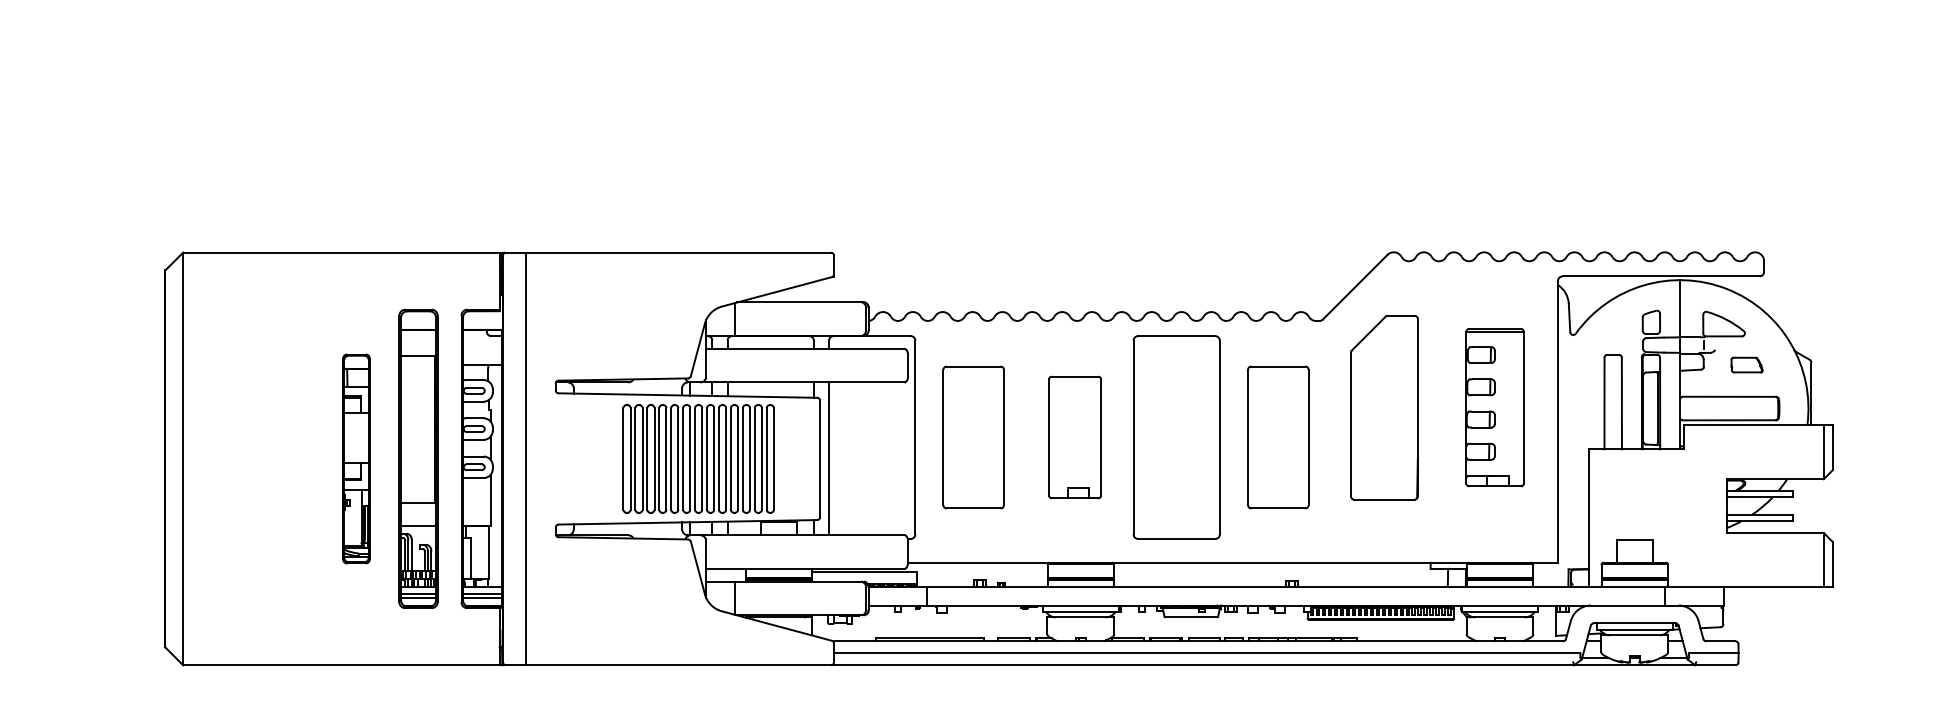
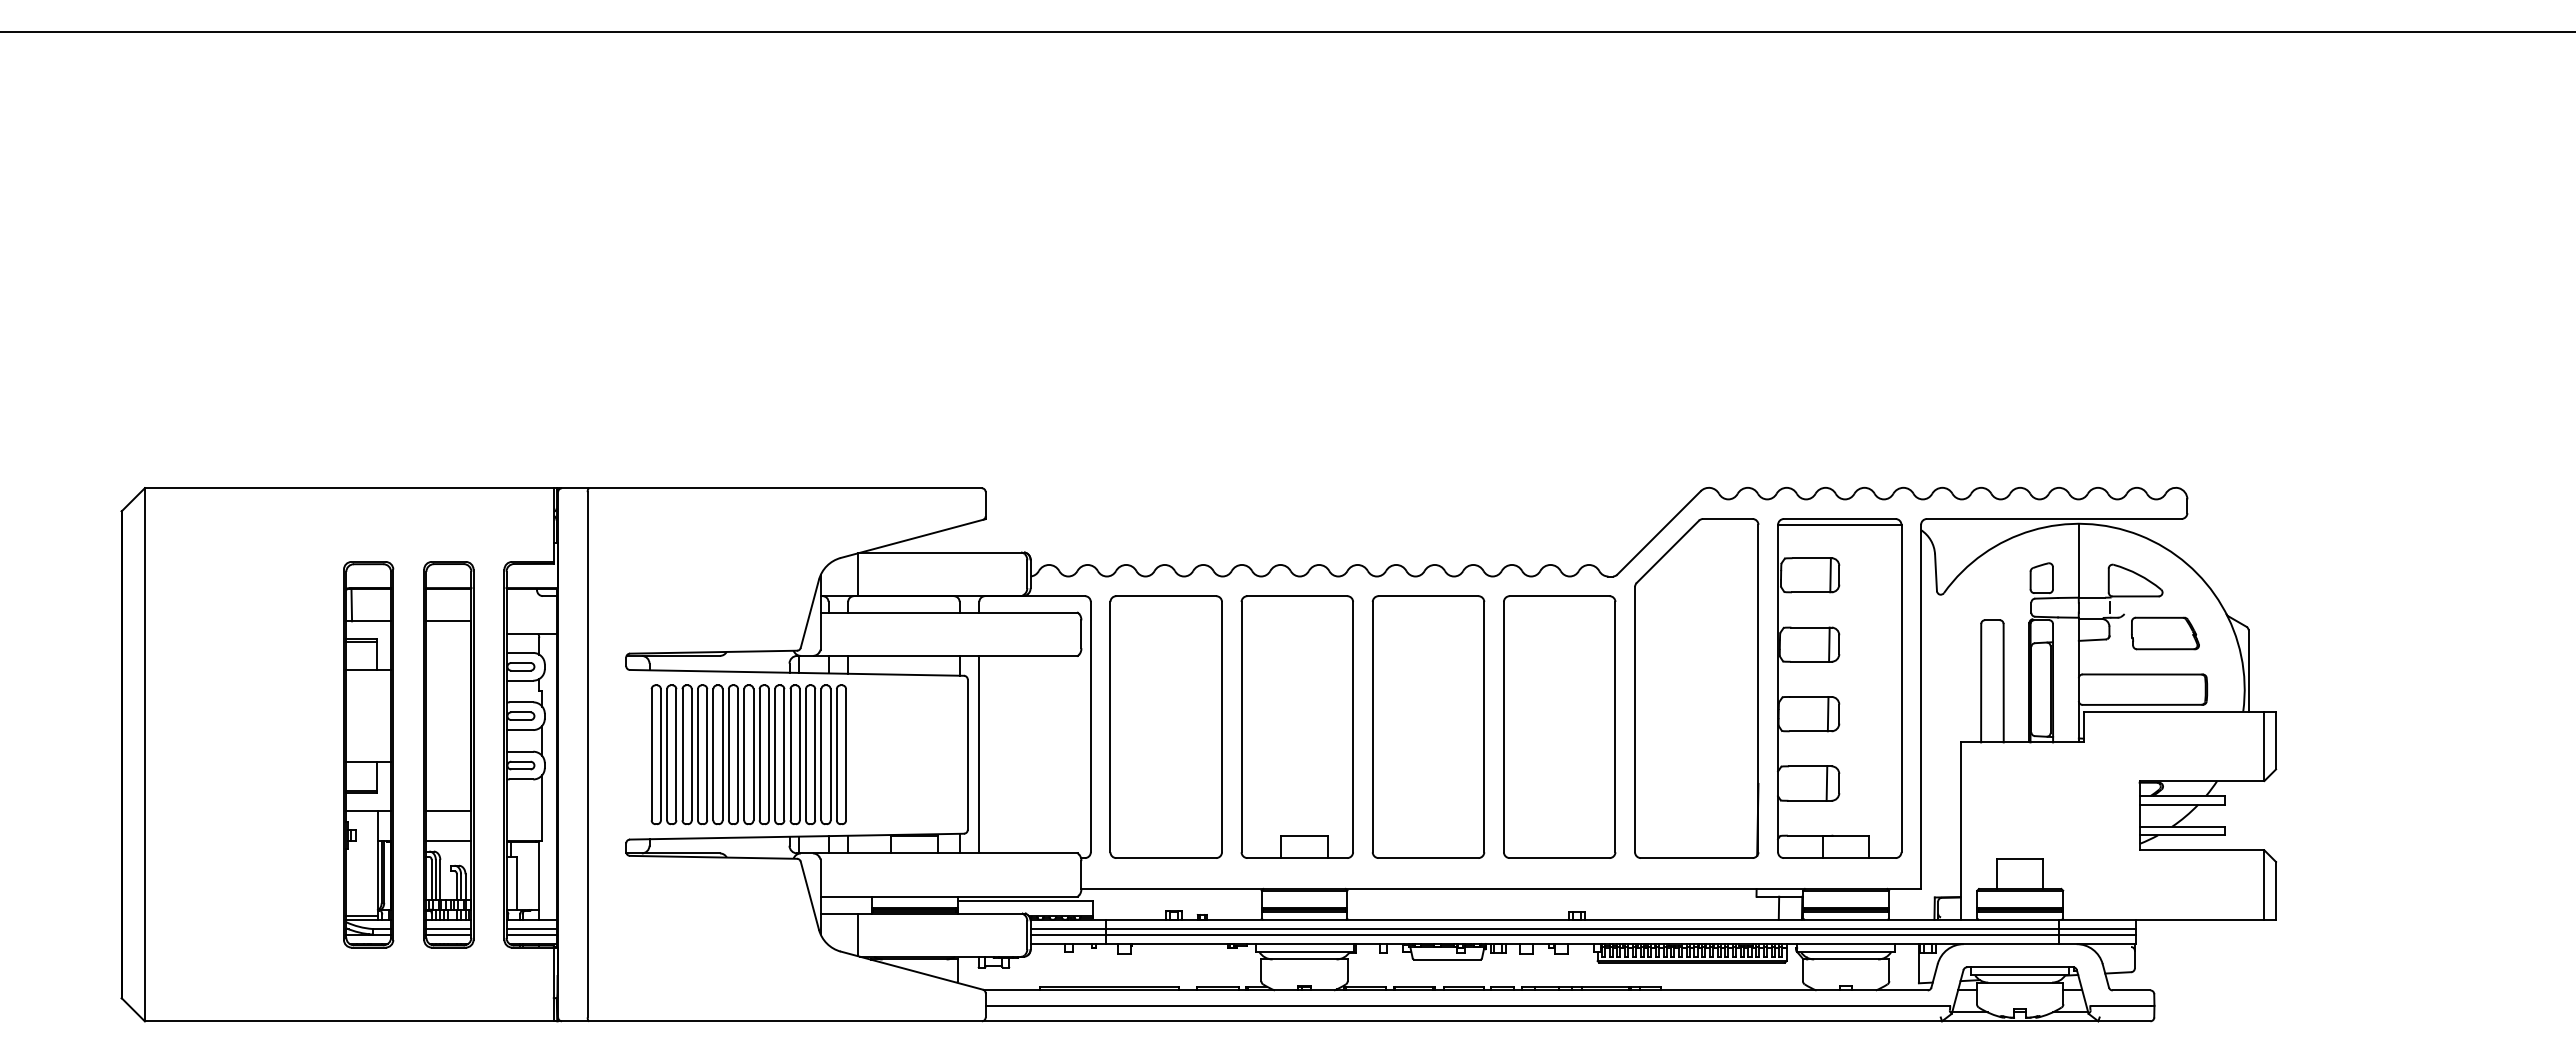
part: (1747, 365) -> (2165, 633), size x1.67
part: (1384, 407) -> (1696, 688), size x1.43
part: (1494, 407) -> (1839, 688), size x1.67
part: (973, 437) -> (1165, 726), size x1.43
part: (1074, 437) -> (1296, 726), size x1.67
part: (1278, 437) -> (1559, 726), size x1.43
part: (356, 458) -> (368, 754), size x1.43
part: (698, 458) -> (748, 754), moved
line: (1295, 594) -> (1582, 929), added
line: (1295, 598) -> (1582, 934), added

